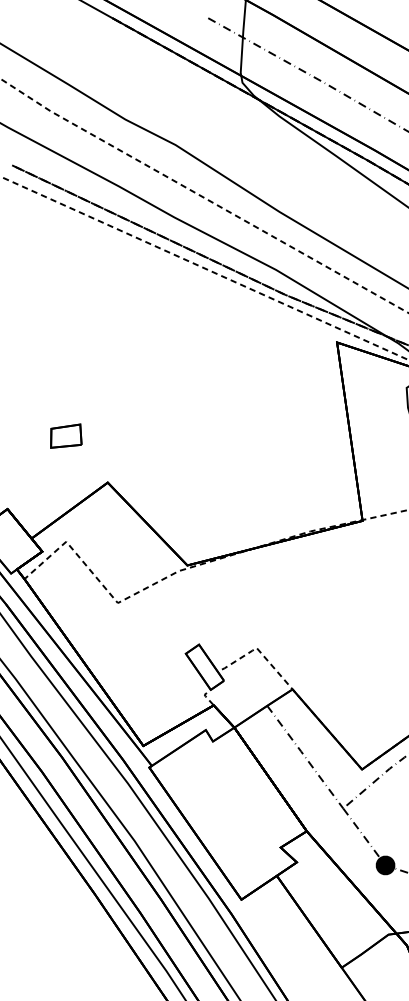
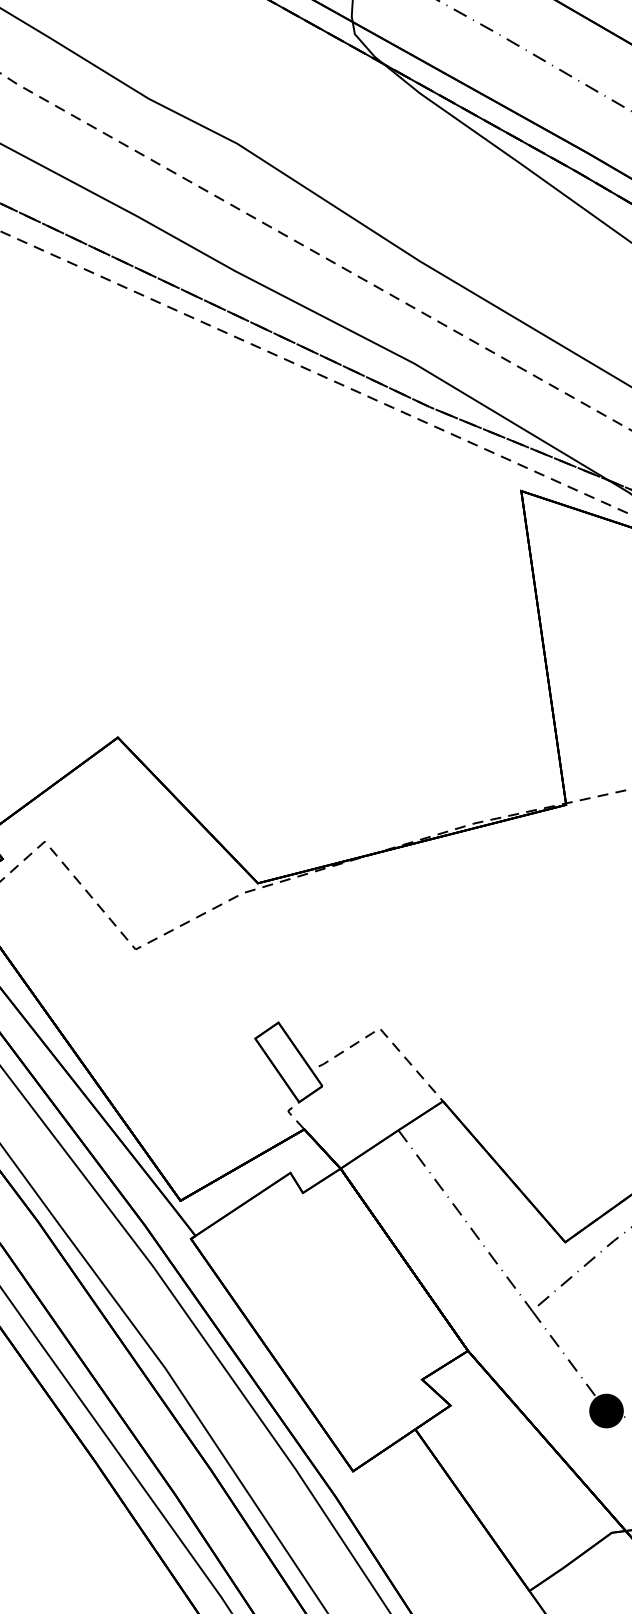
part: (66, 435) -> (45, 654), removed

